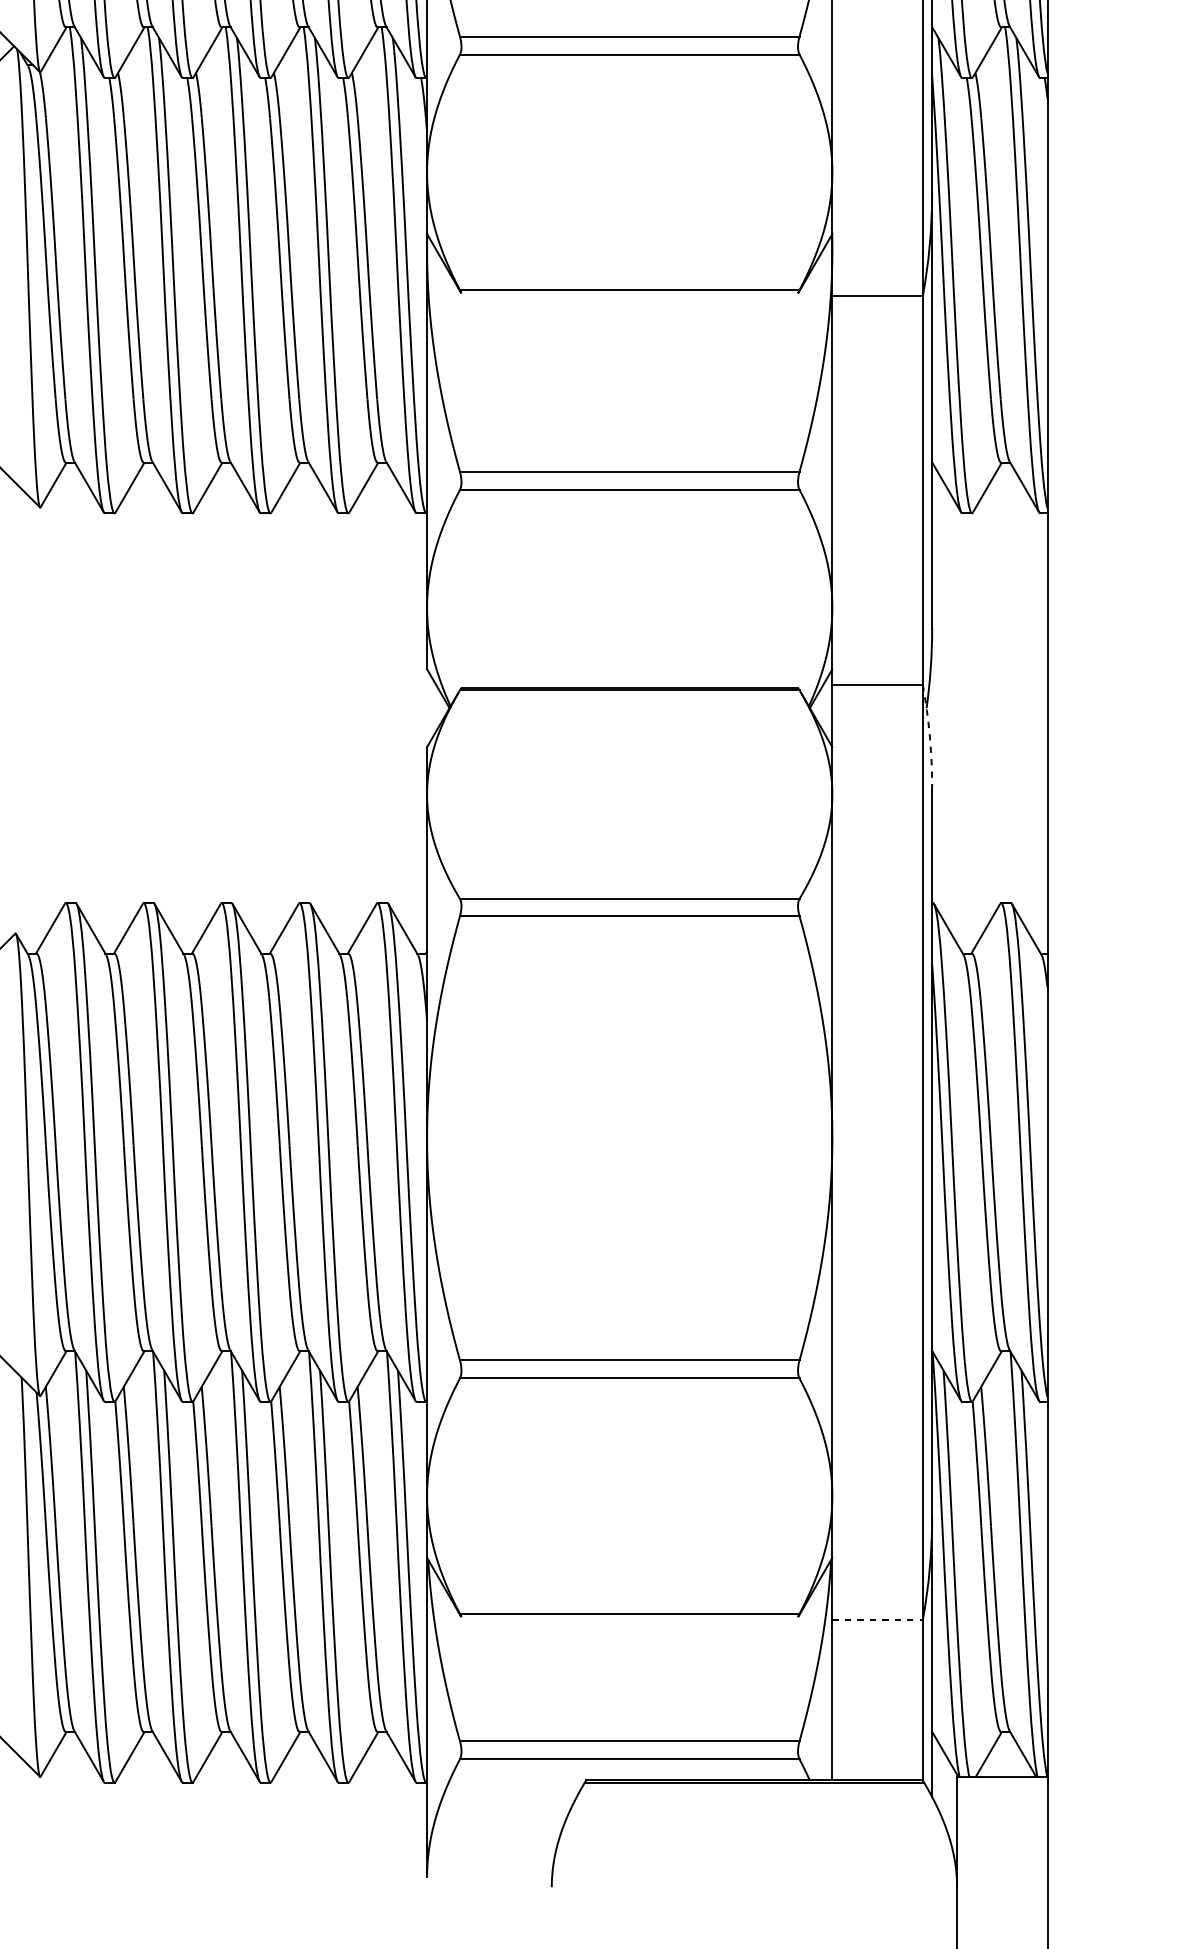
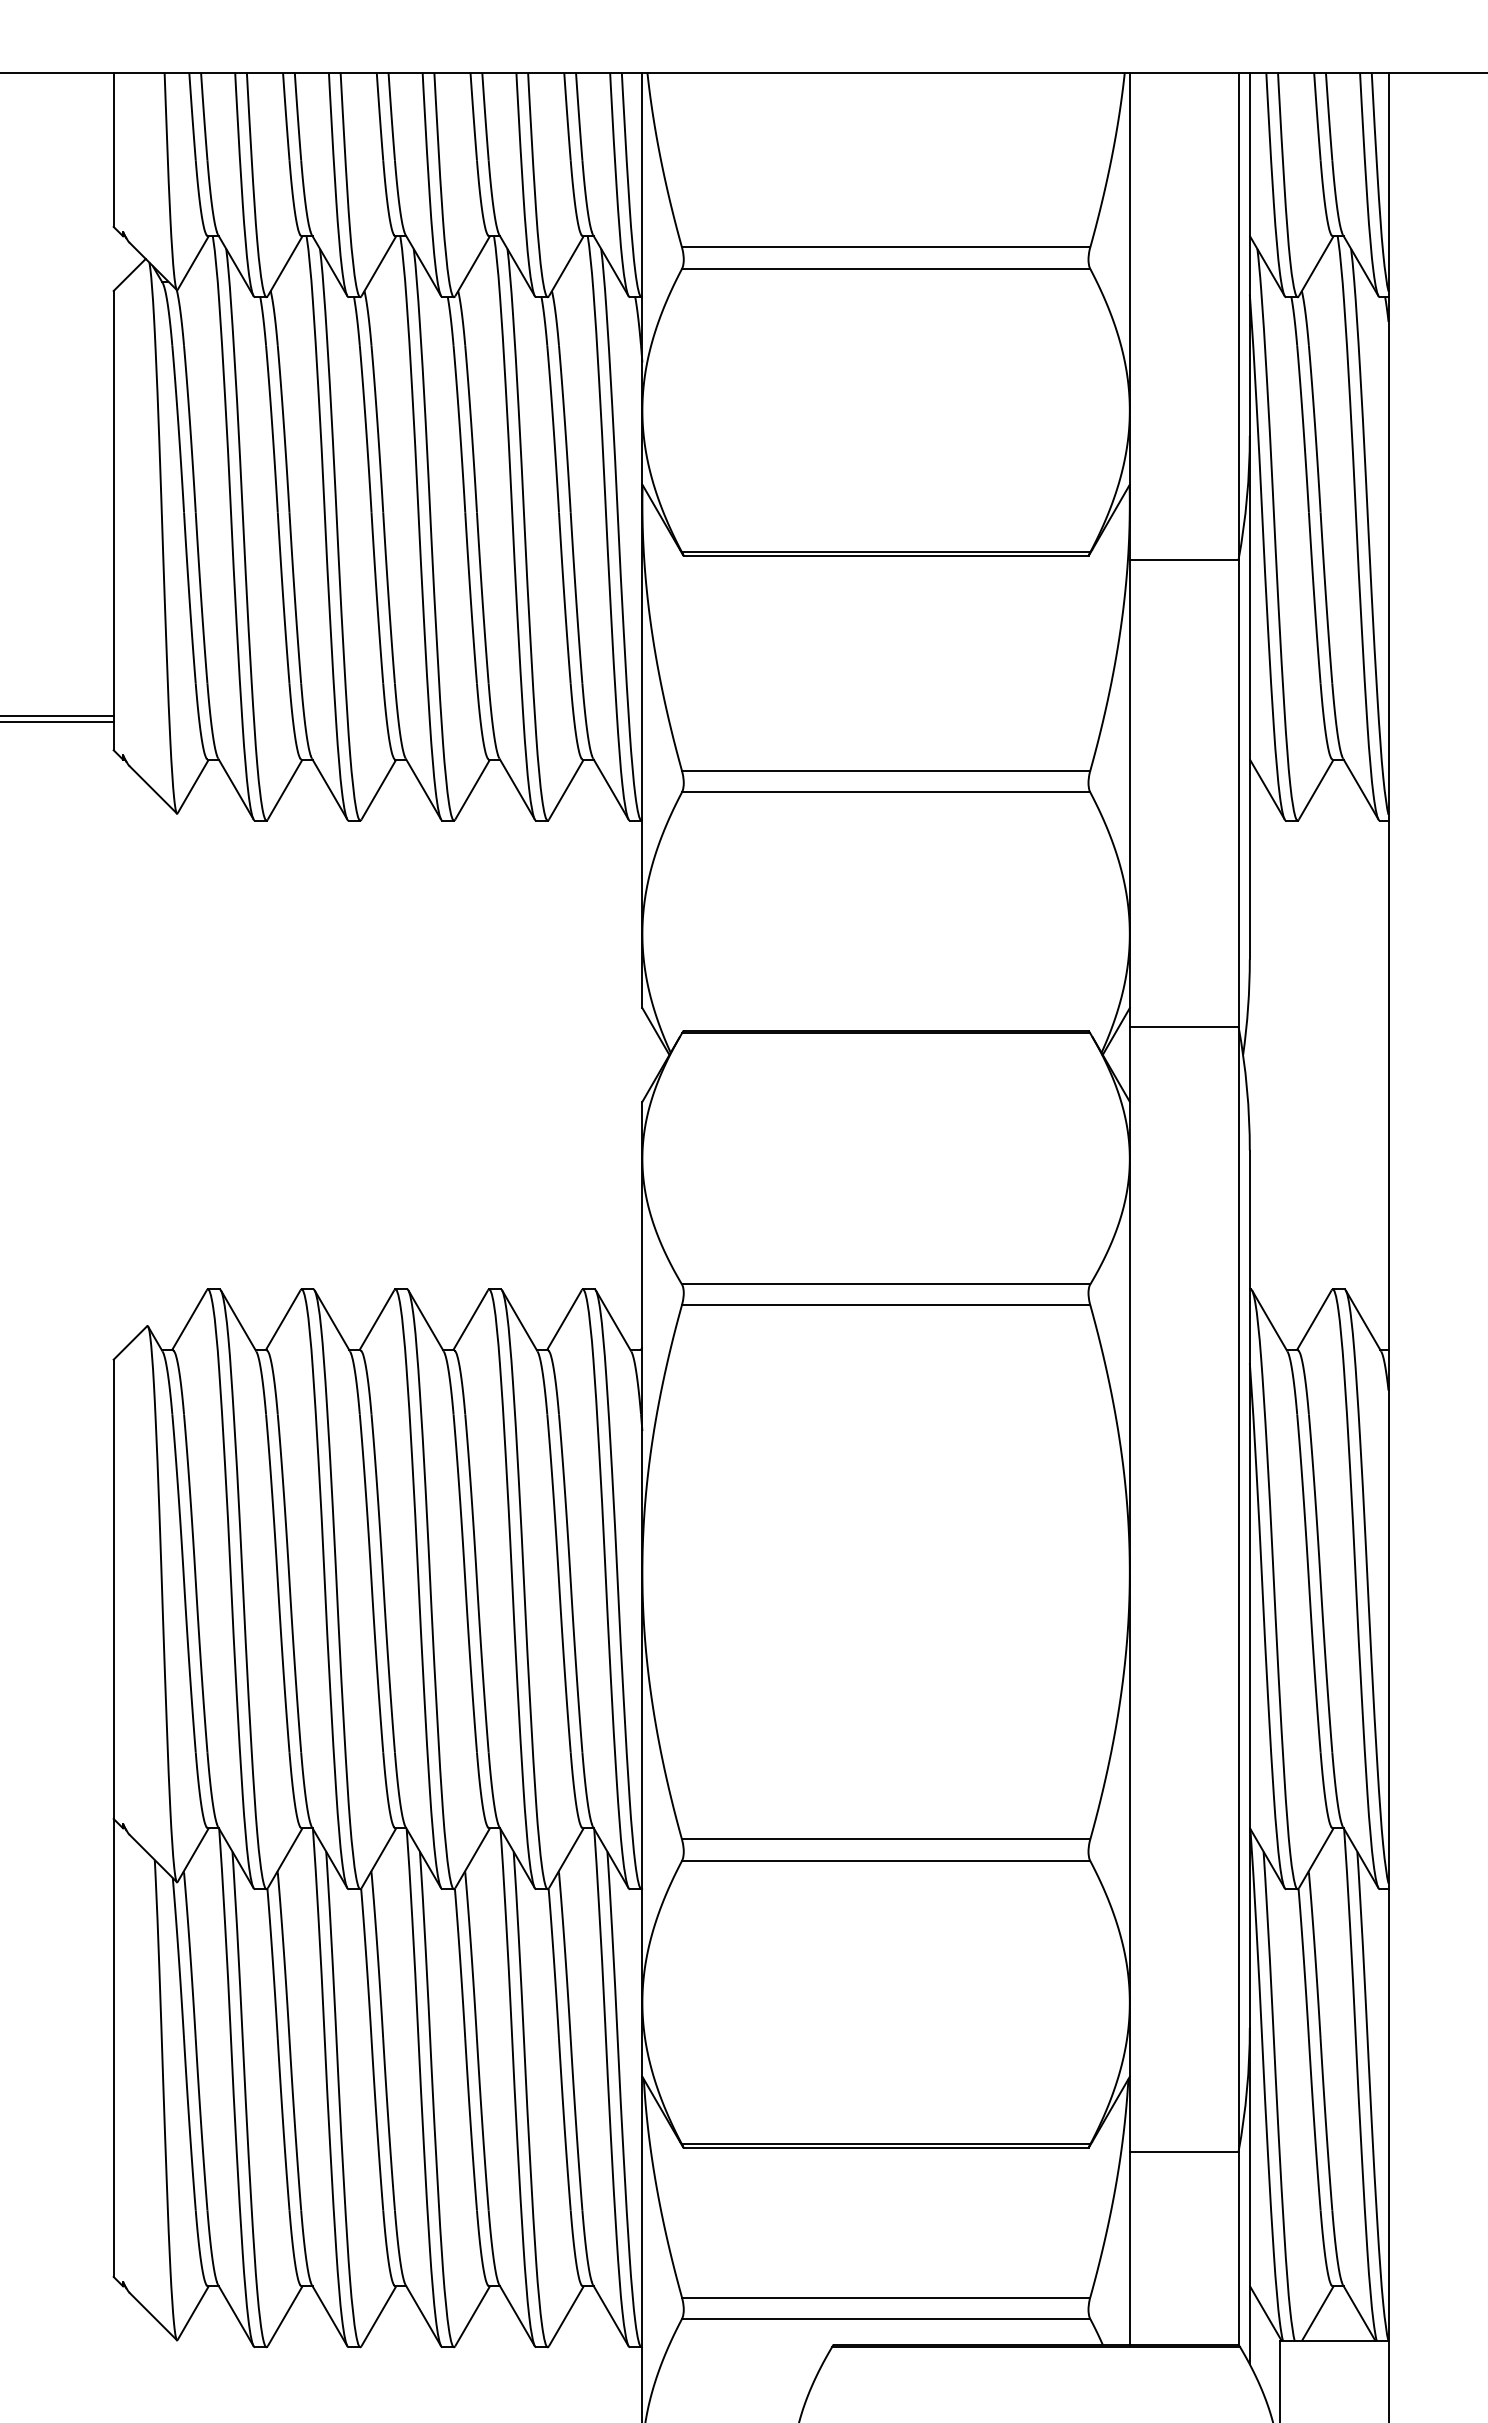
line: (629, 293) -> (885, 556), added
arc: (929, 736) -> (1246, 1088), dashed -> solid
line: (629, 1617) -> (885, 2148), added
line: (877, 1619) -> (1184, 2151), dashed -> solid

